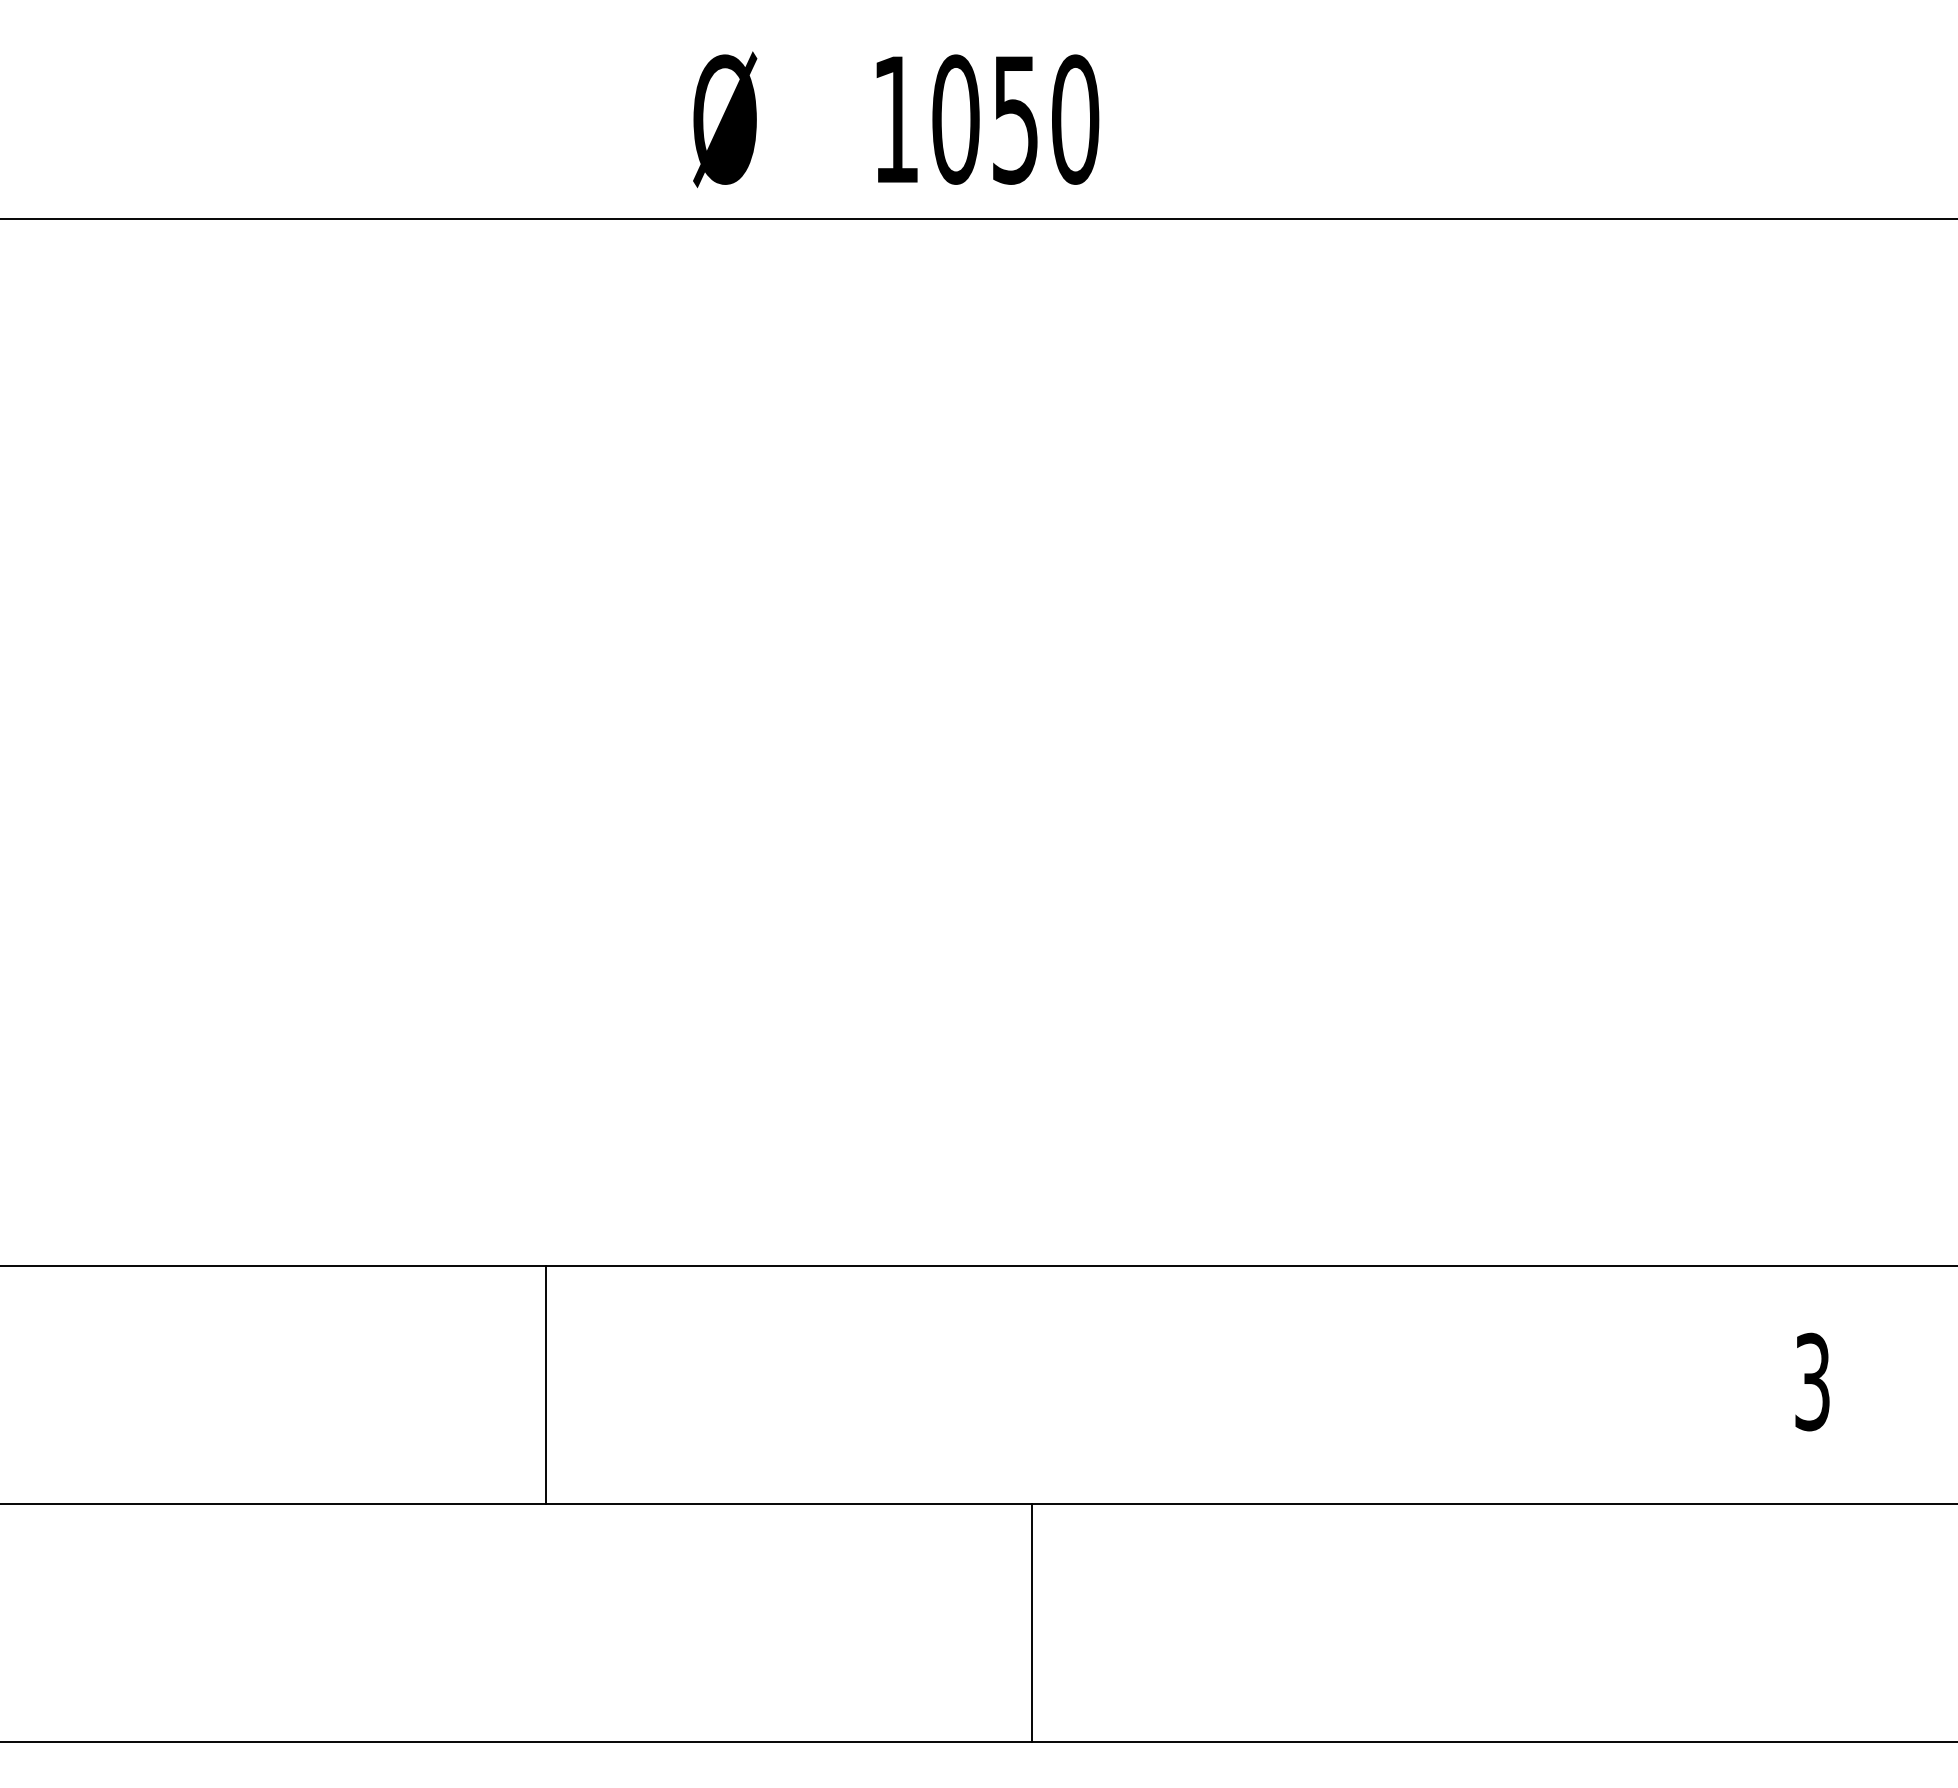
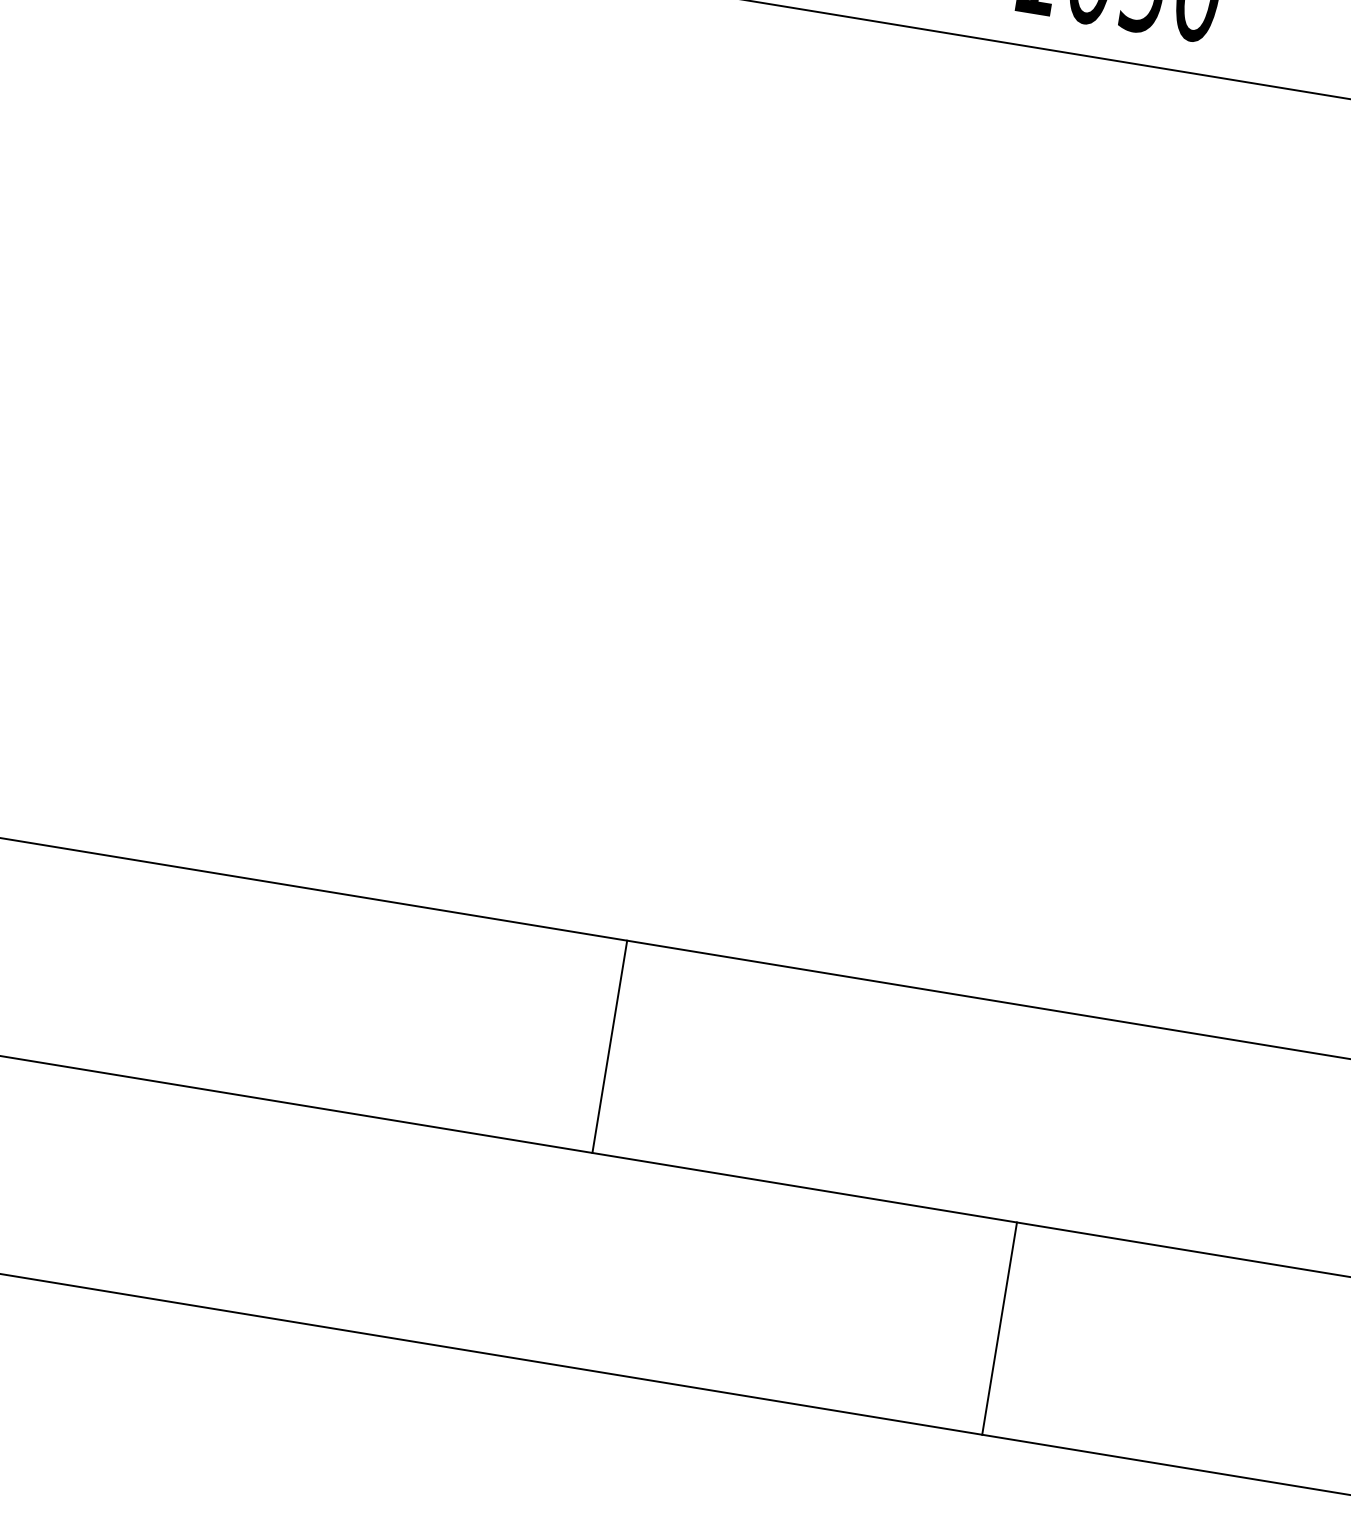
line: (546, 1385) -> (609, 1047), moved
line: (1032, 1622) -> (1000, 1328), moved

